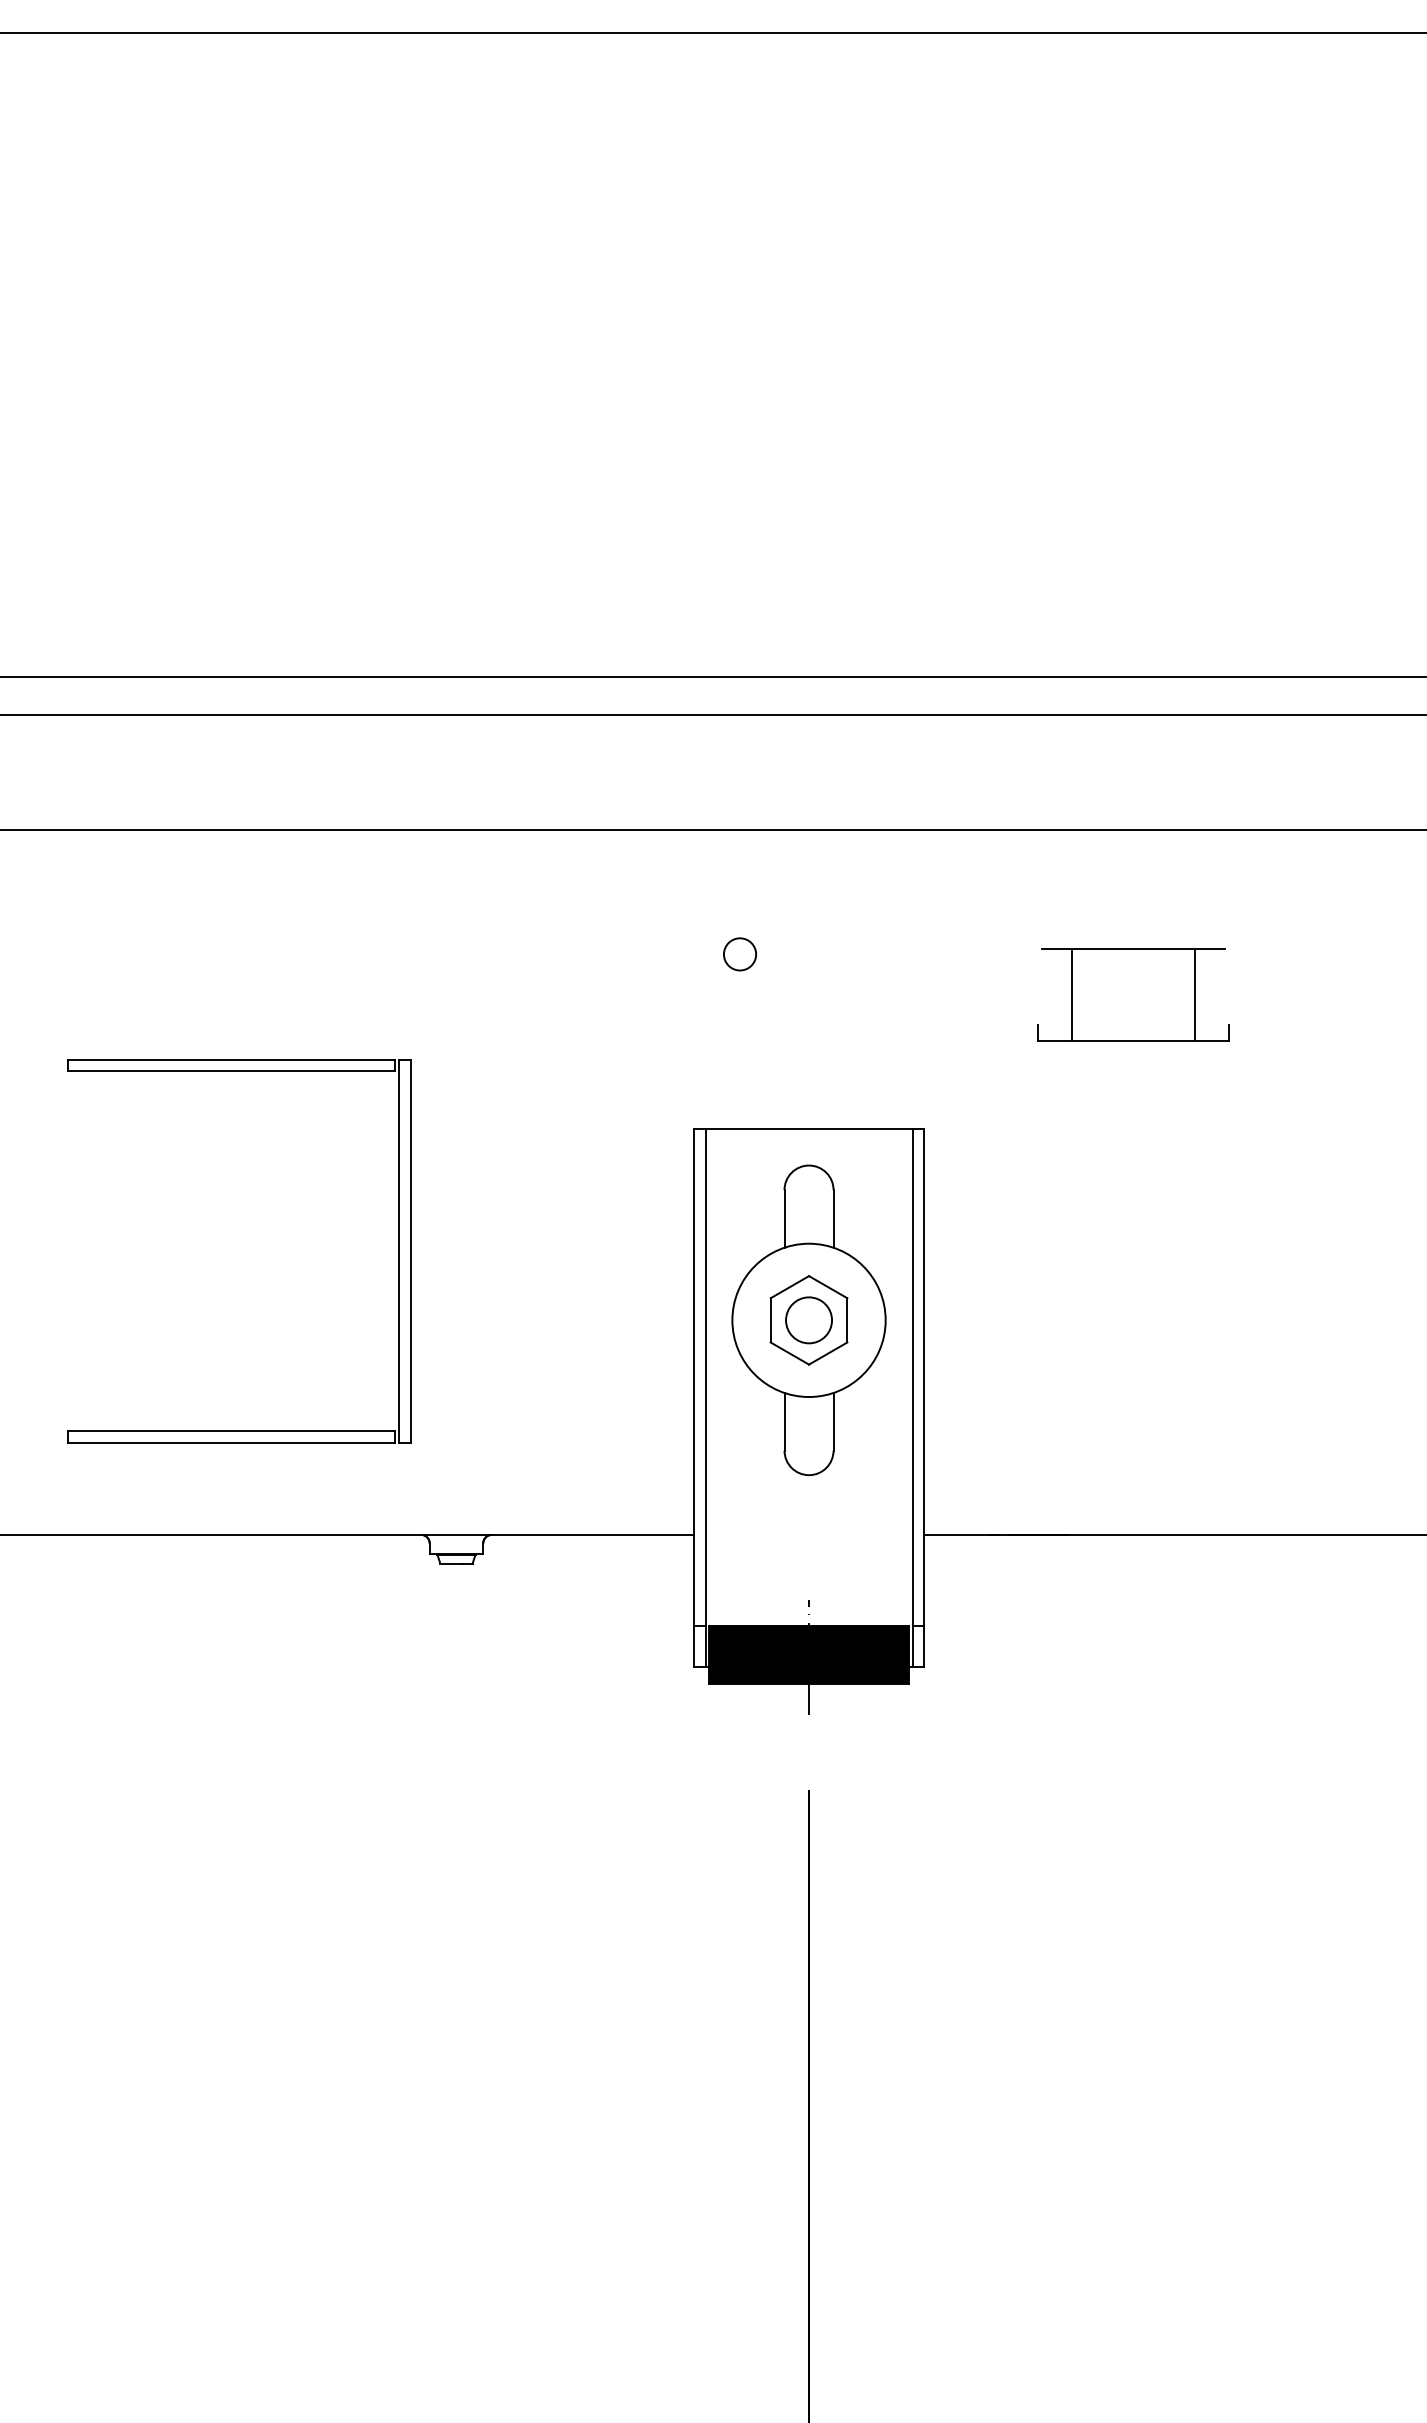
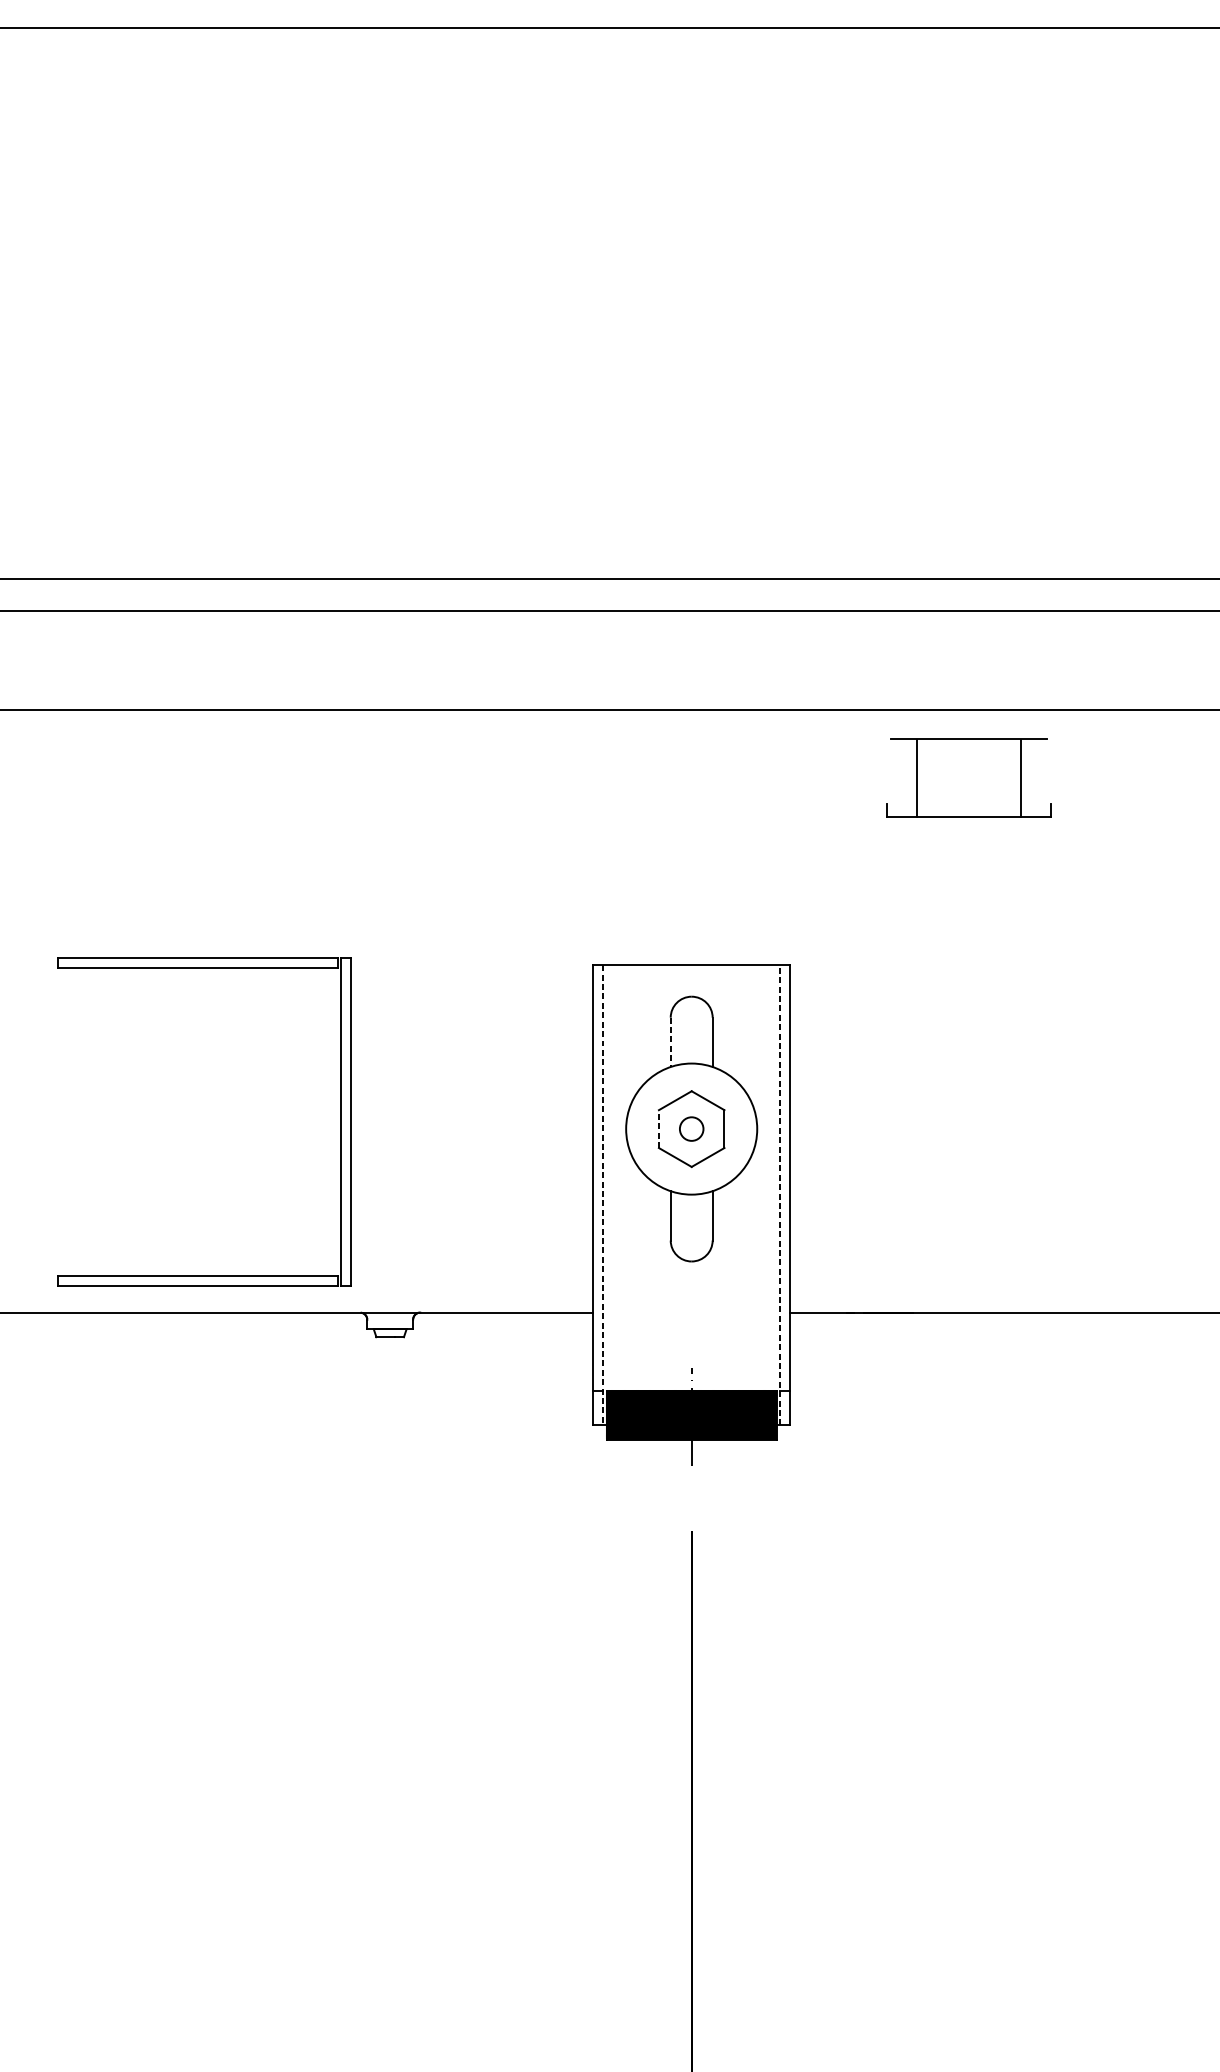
circle: (739, 954) -> (632, 816), removed
part: (1133, 994) -> (969, 777), moved
line: (784, 1218) -> (670, 1041), solid -> dashed
part: (398, 1251) -> (340, 1122), moved
line: (770, 1319) -> (658, 1128), solid -> dashed
circle: (809, 1320) -> (692, 1129), size x0.6
line: (912, 1397) -> (780, 1195), solid -> dashed
line: (705, 1398) -> (603, 1195), solid -> dashed

